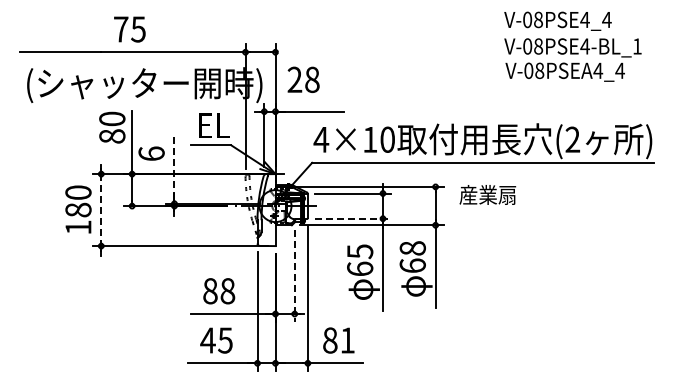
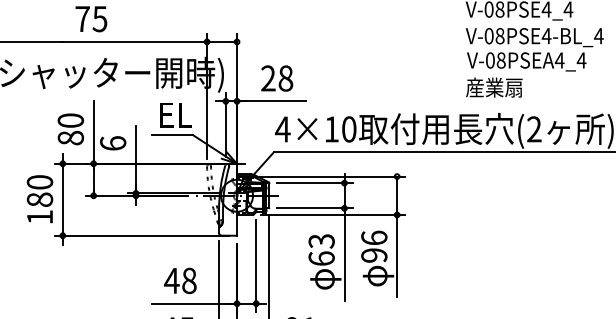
text: (637, 46) -> (599, 36), V-08PSE4-BL_1 -> V-08PSE4-BL_4
text: (303, 79) -> (277, 78), moved
text: (112, 127) -> (71, 129), moved
line: (174, 170) -> (136, 160), dashed -> solid
text: (487, 194) -> (494, 87), moved
line: (101, 210) -> (63, 200), dashed -> solid
line: (353, 218) -> (315, 208), dashed -> solid
text: (359, 251) -> (321, 241), 65 -> 63
text: (412, 257) -> (374, 247), 68 -> 96
line: (294, 276) -> (256, 266), dashed -> solid
text: (210, 291) -> (172, 281), 88 -> 48

